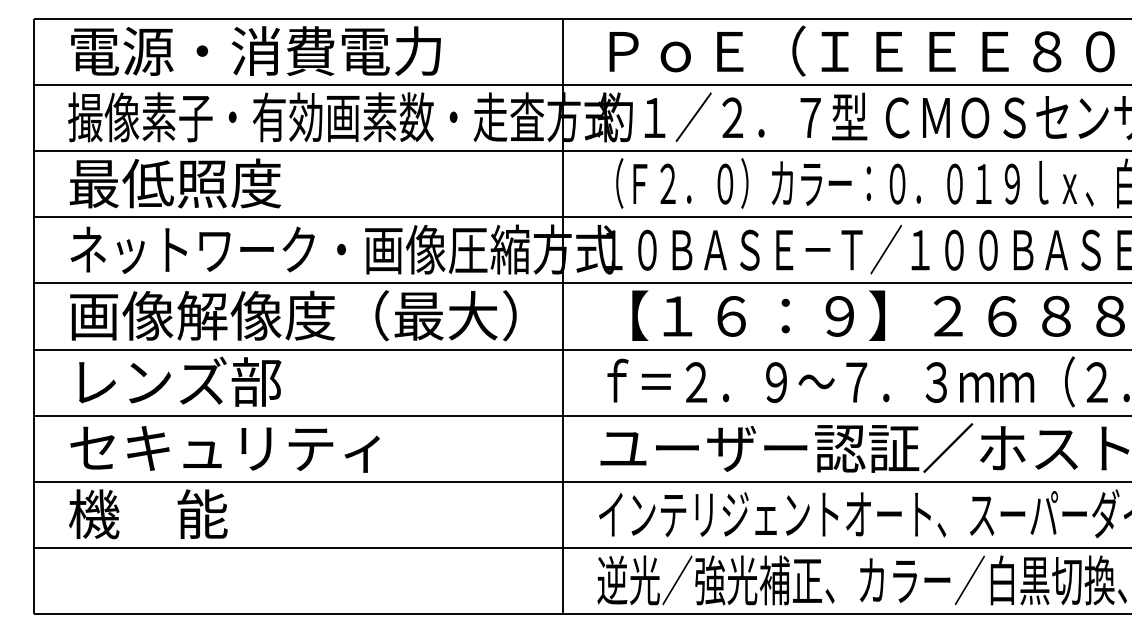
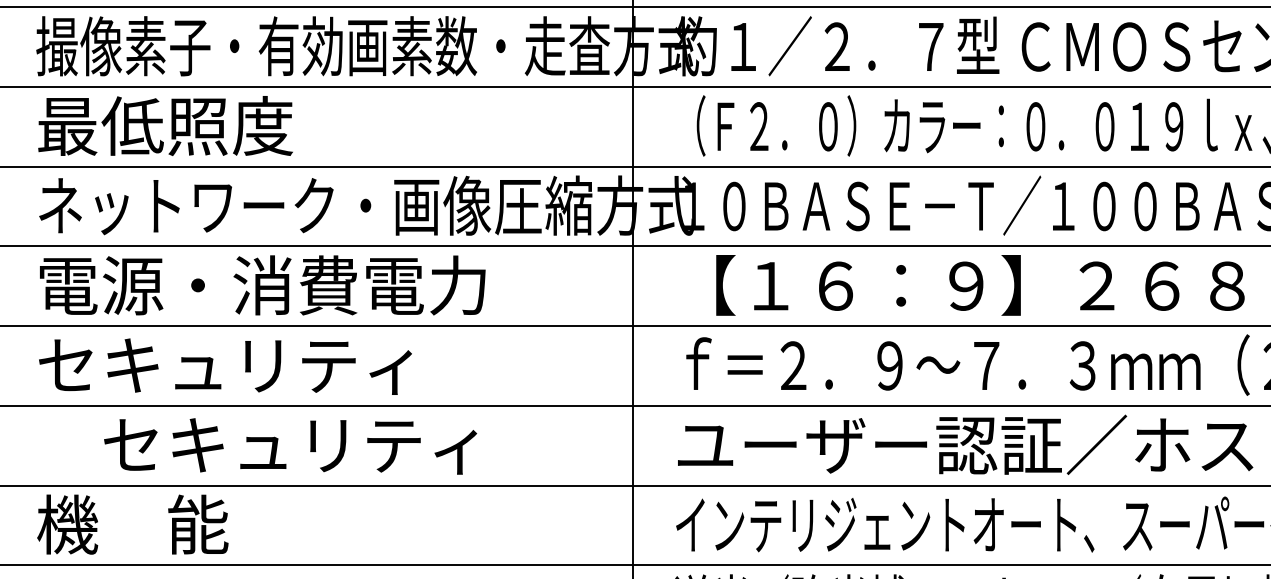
text: (293, 315) -> (307, 285), 画像解像度（最大） -> 電源・消費電力
text: (224, 381) -> (224, 364), レンズ部 -> セキュリティ
text: (224, 449) -> (289, 446), moved

